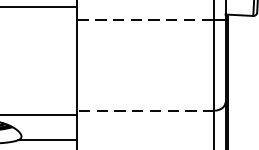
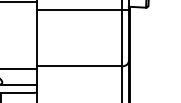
line: (145, 20) -> (79, 10), dashed -> solid
line: (144, 110) -> (78, 66), dashed -> solid

